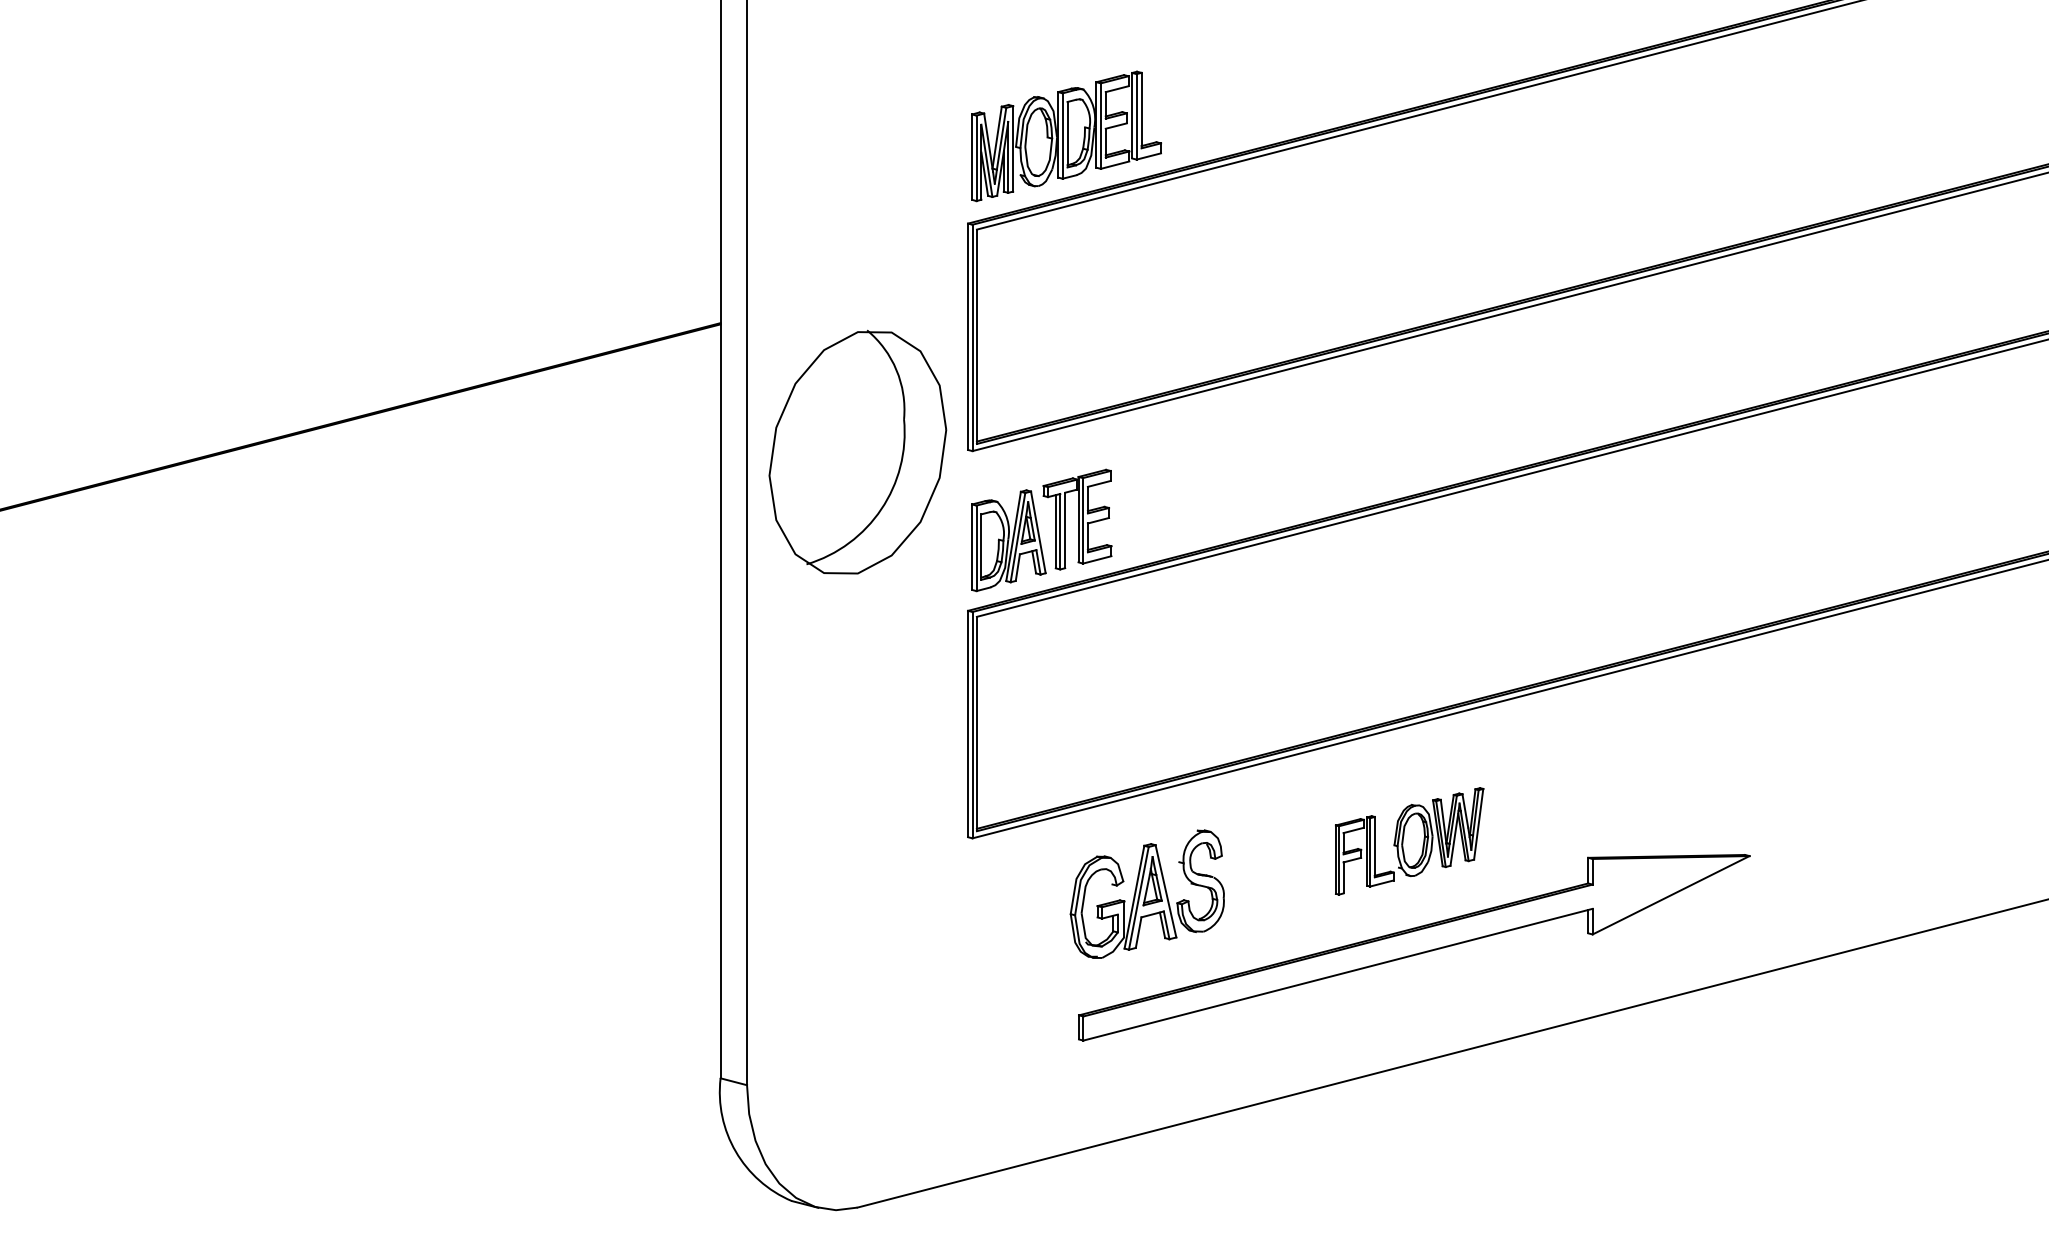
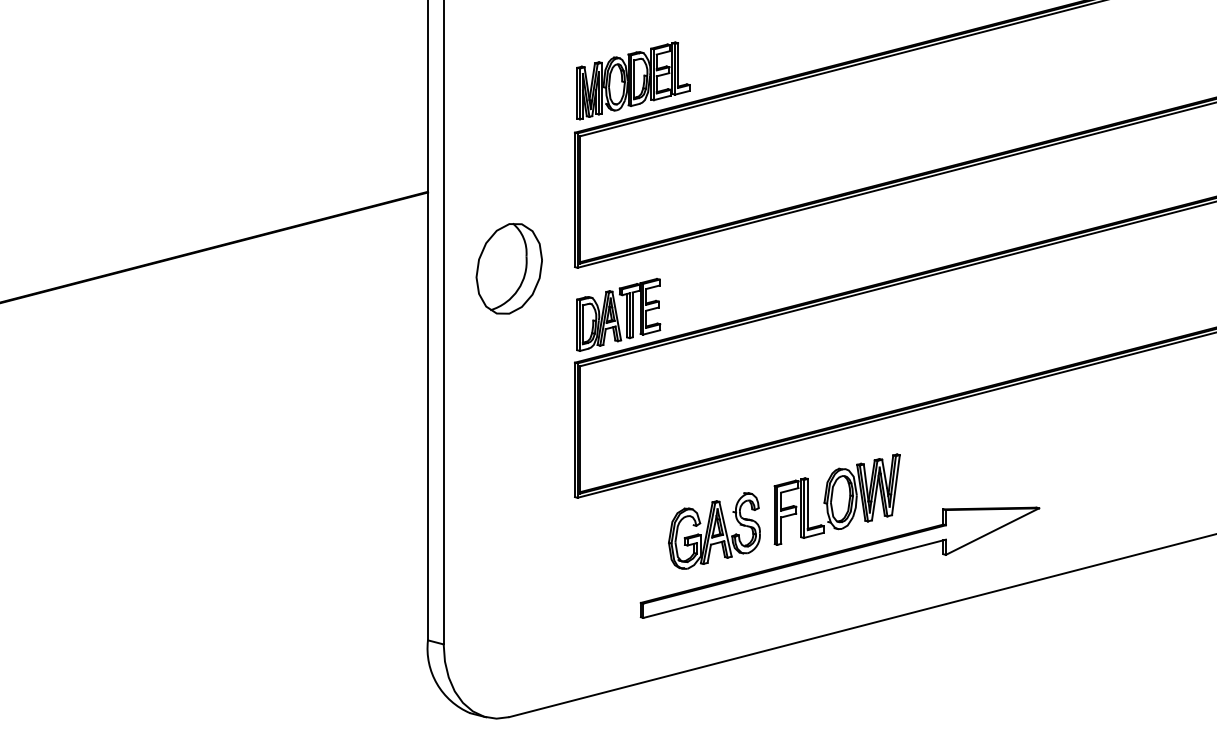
part: (856, 452) -> (508, 268), size x0.62
part: (1408, 841) -> (836, 499), size x1.43
part: (1147, 893) -> (714, 530), moved

